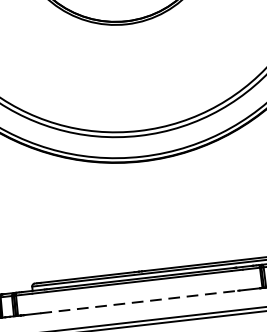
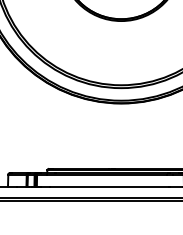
line: (138, 301) -> (109, 186), dashed -> solid

